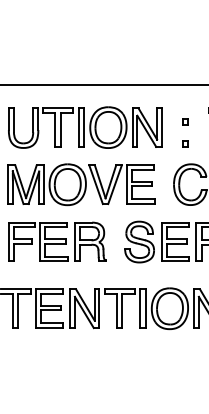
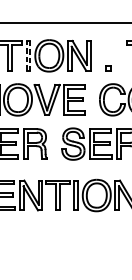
part: (185, 121) -> (108, 51), removed
line: (78, 127) -> (26, 55), solid -> dashed
line: (84, 128) -> (30, 56), solid -> dashed

